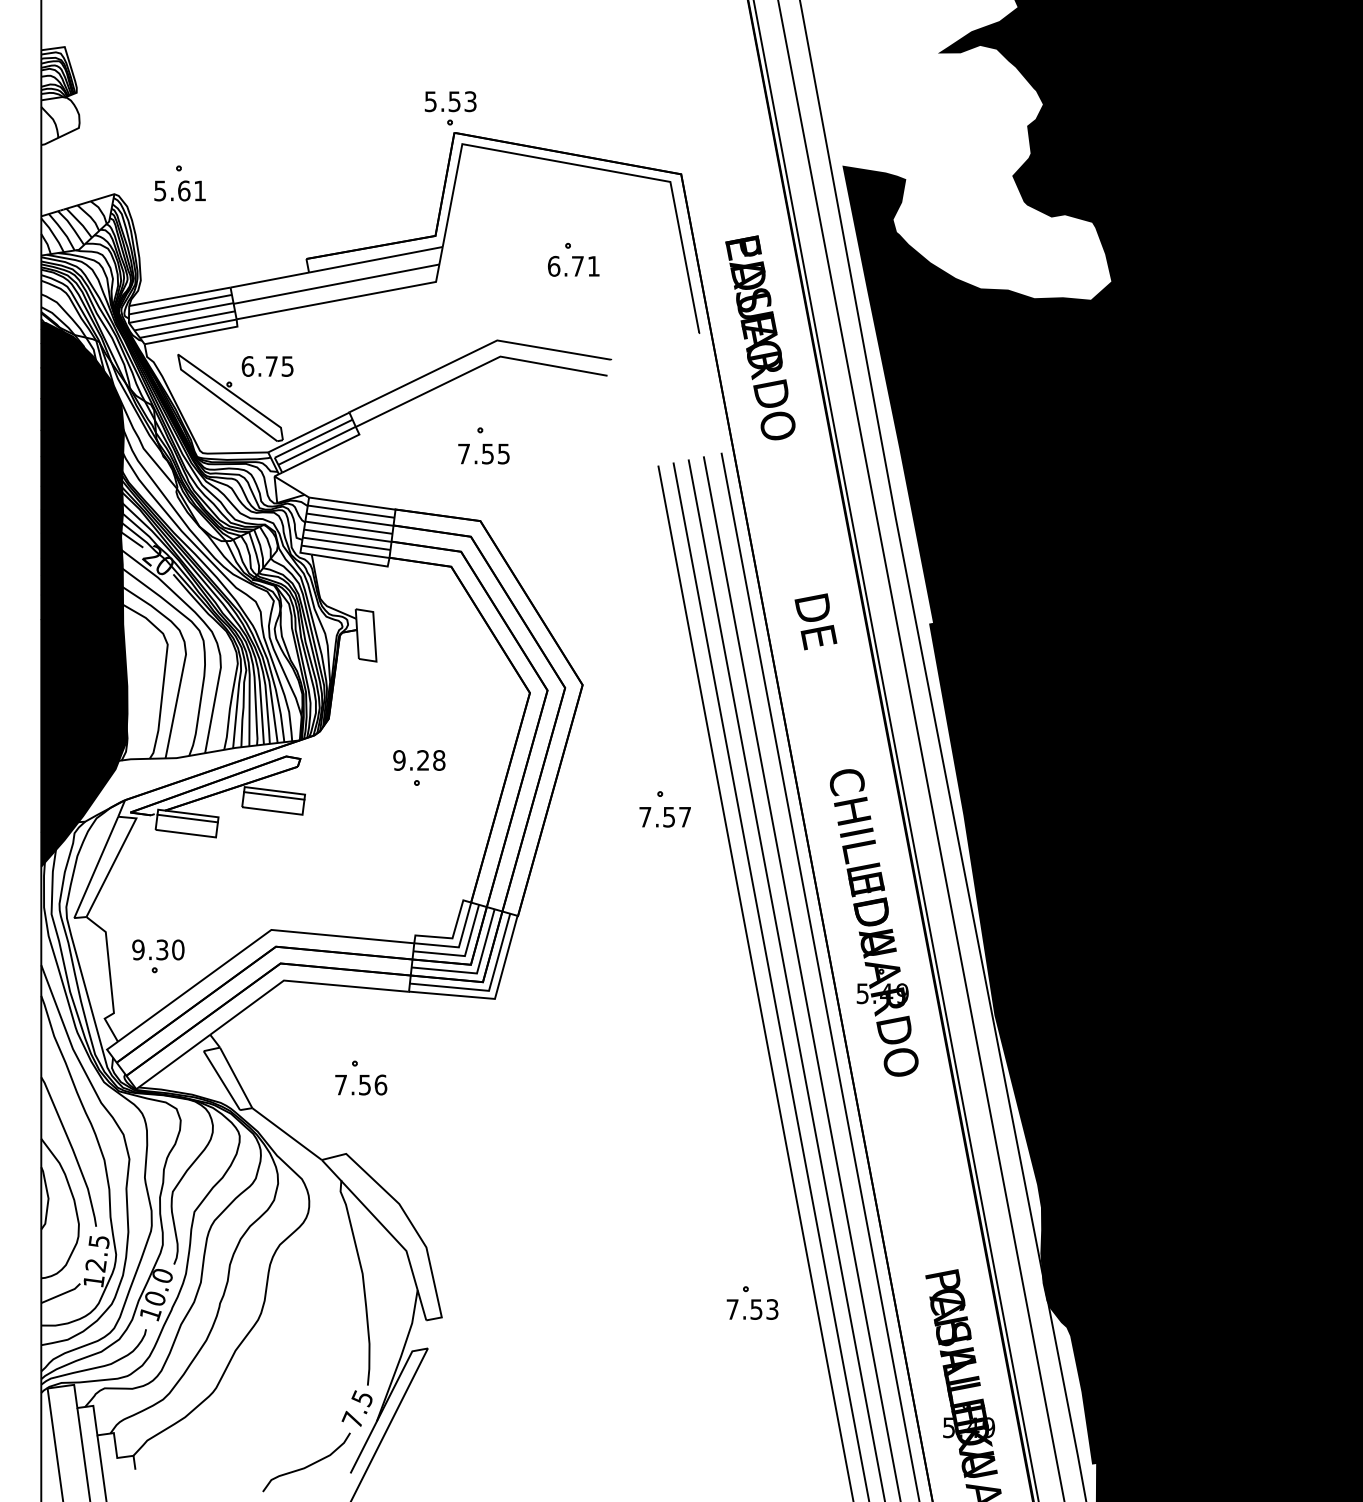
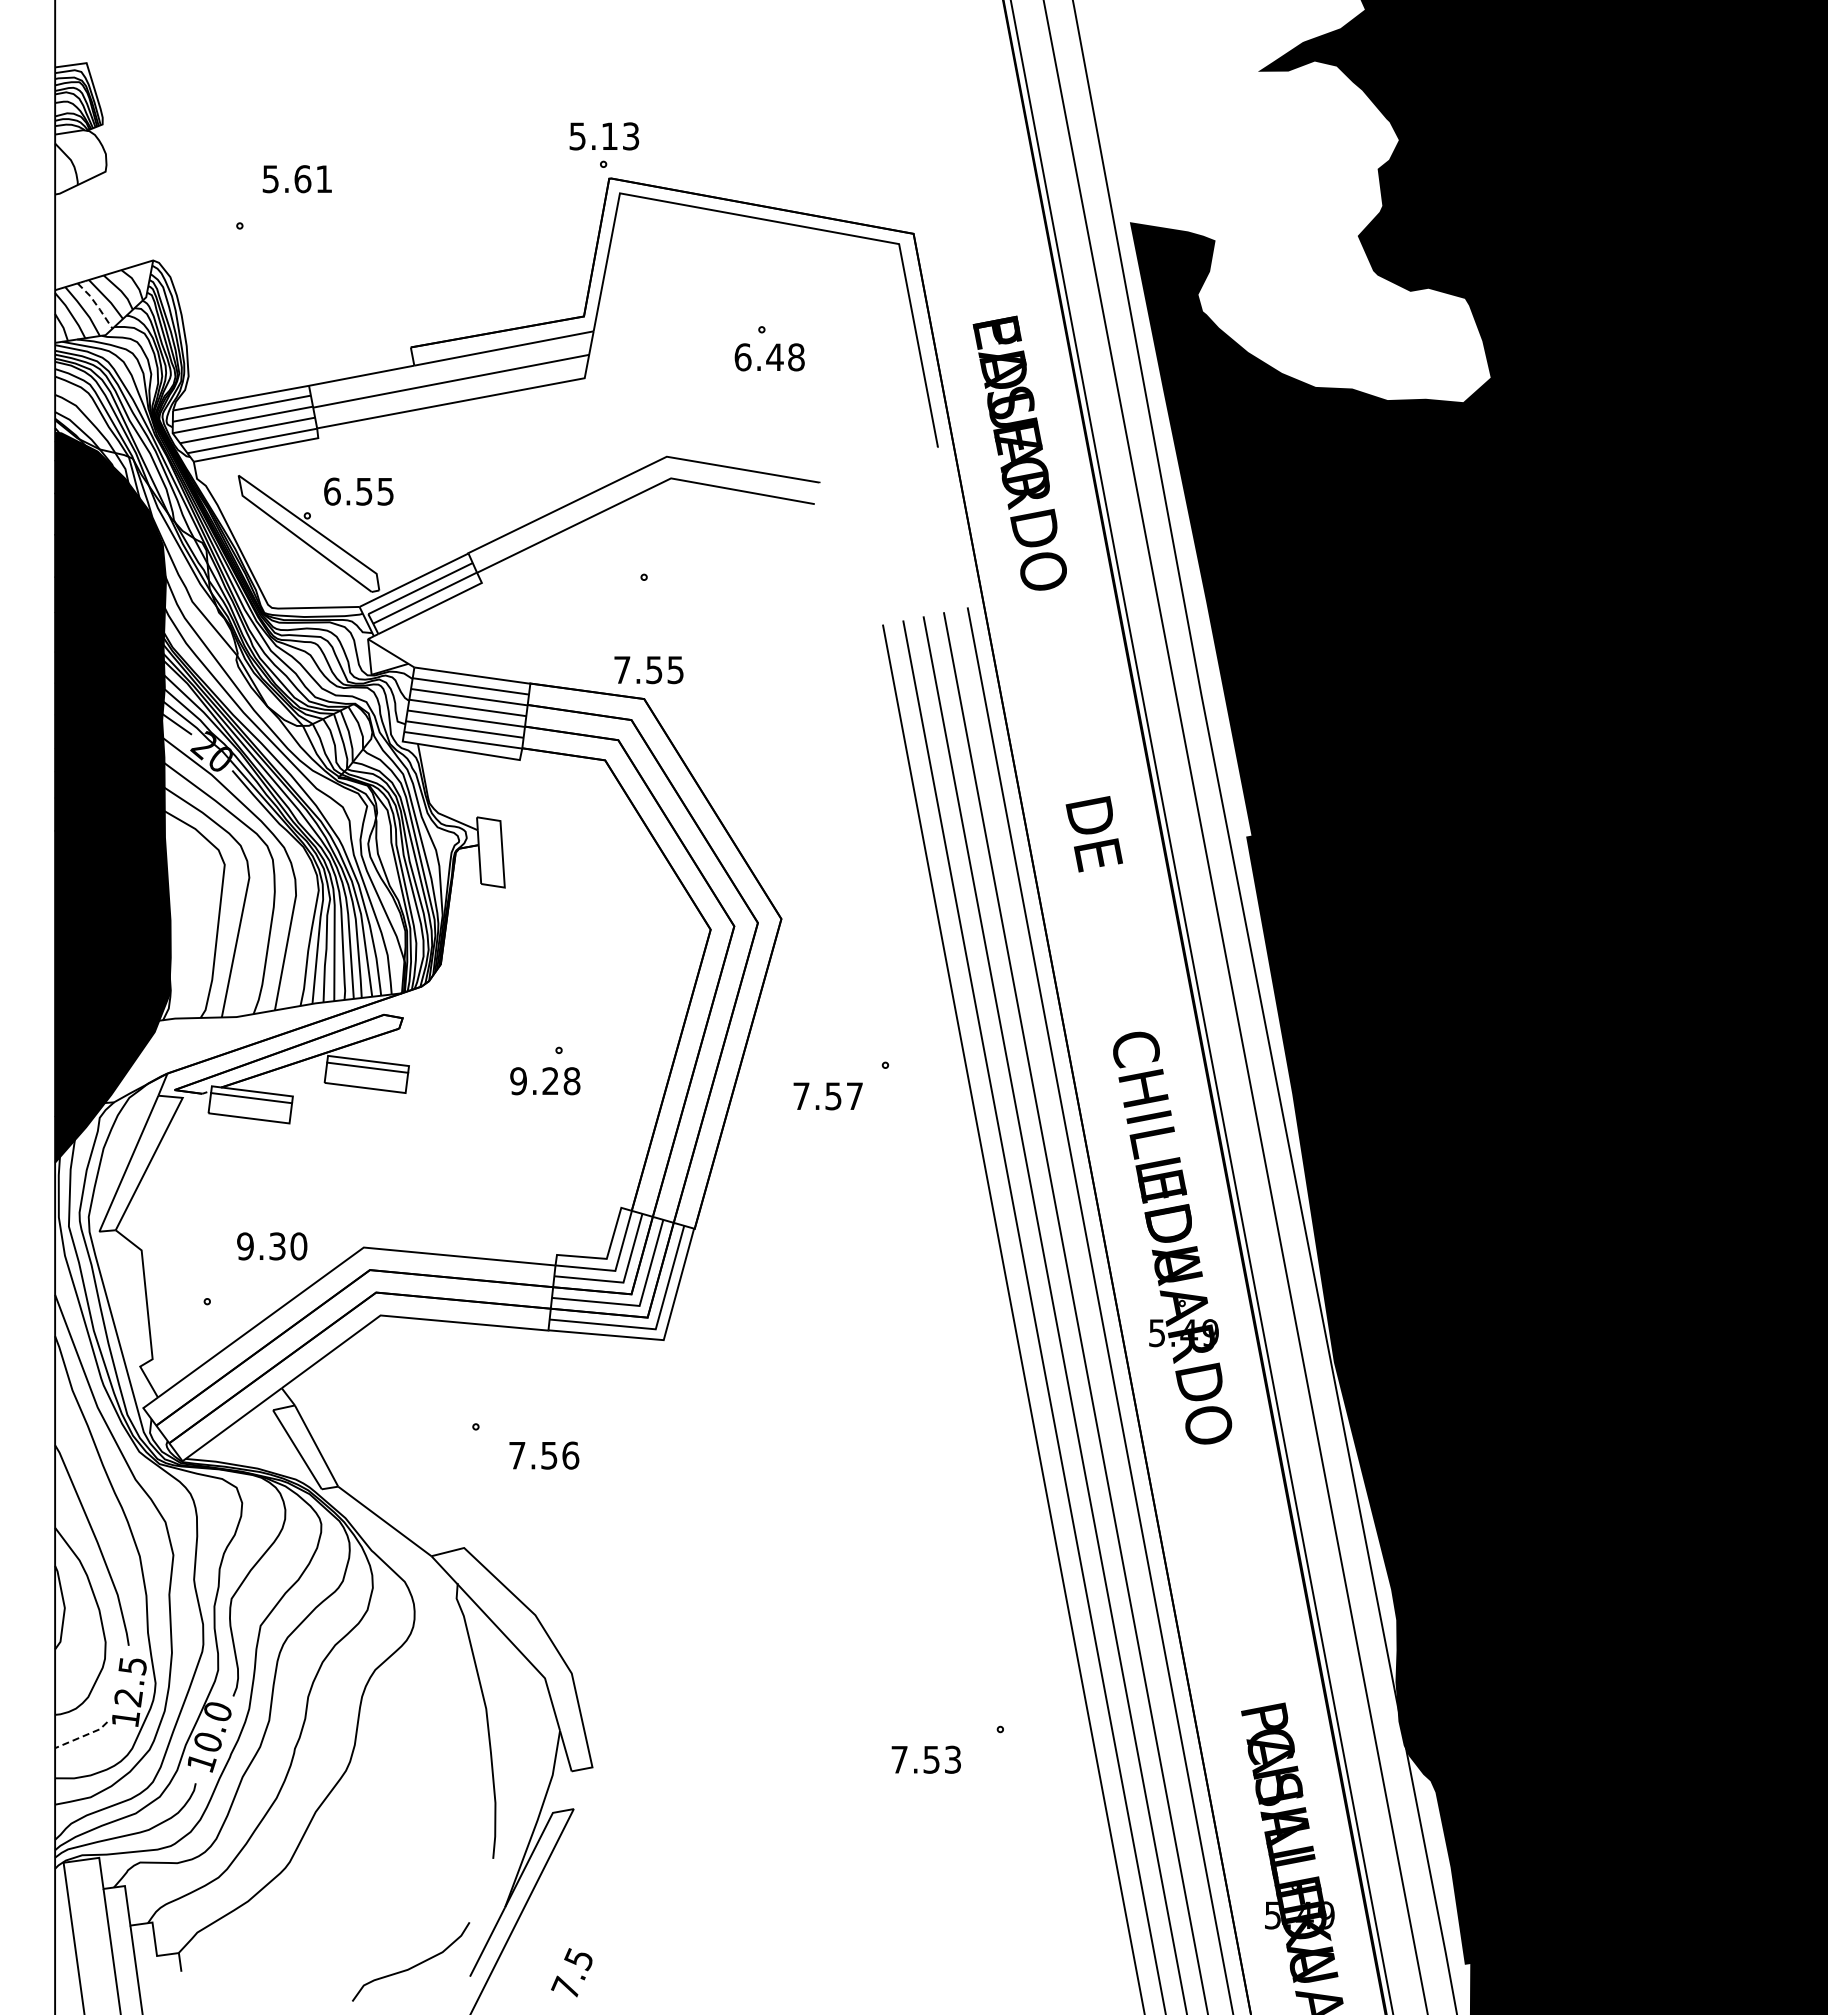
text: (454, 101) -> (609, 136), 5.53 -> 5.13
text: (179, 191) -> (296, 179), moved
line: (72, 227) -> (97, 305), solid -> dashed
text: (585, 266) -> (785, 357), 6.71 -> 6.48
text: (271, 366) -> (364, 491), 6.75 -> 6.55
text: (483, 454) -> (648, 670), moved
text: (419, 760) -> (545, 1081), moved
text: (664, 817) -> (827, 1096), moved
text: (158, 950) -> (272, 1246), moved
text: (361, 1084) -> (544, 1455), moved
line: (60, 1294) -> (81, 1736), solid -> dashed
text: (751, 1309) -> (925, 1759), moved
text: (356, 1408) -> (571, 1972), moved

